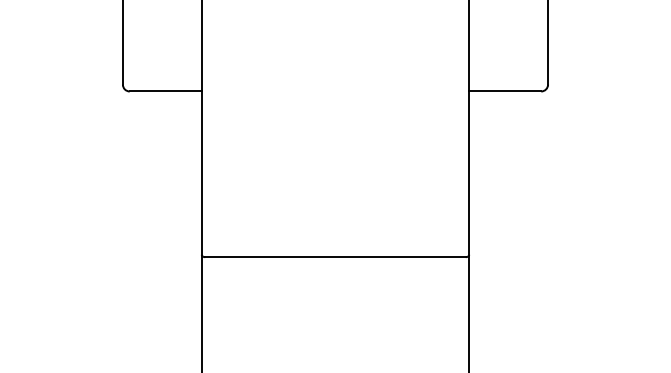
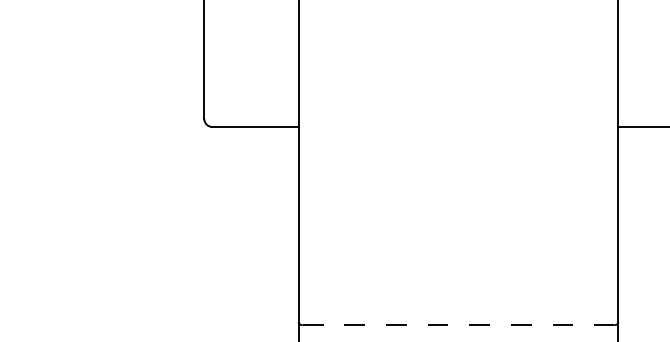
line: (335, 257) -> (458, 325), solid -> dashed

